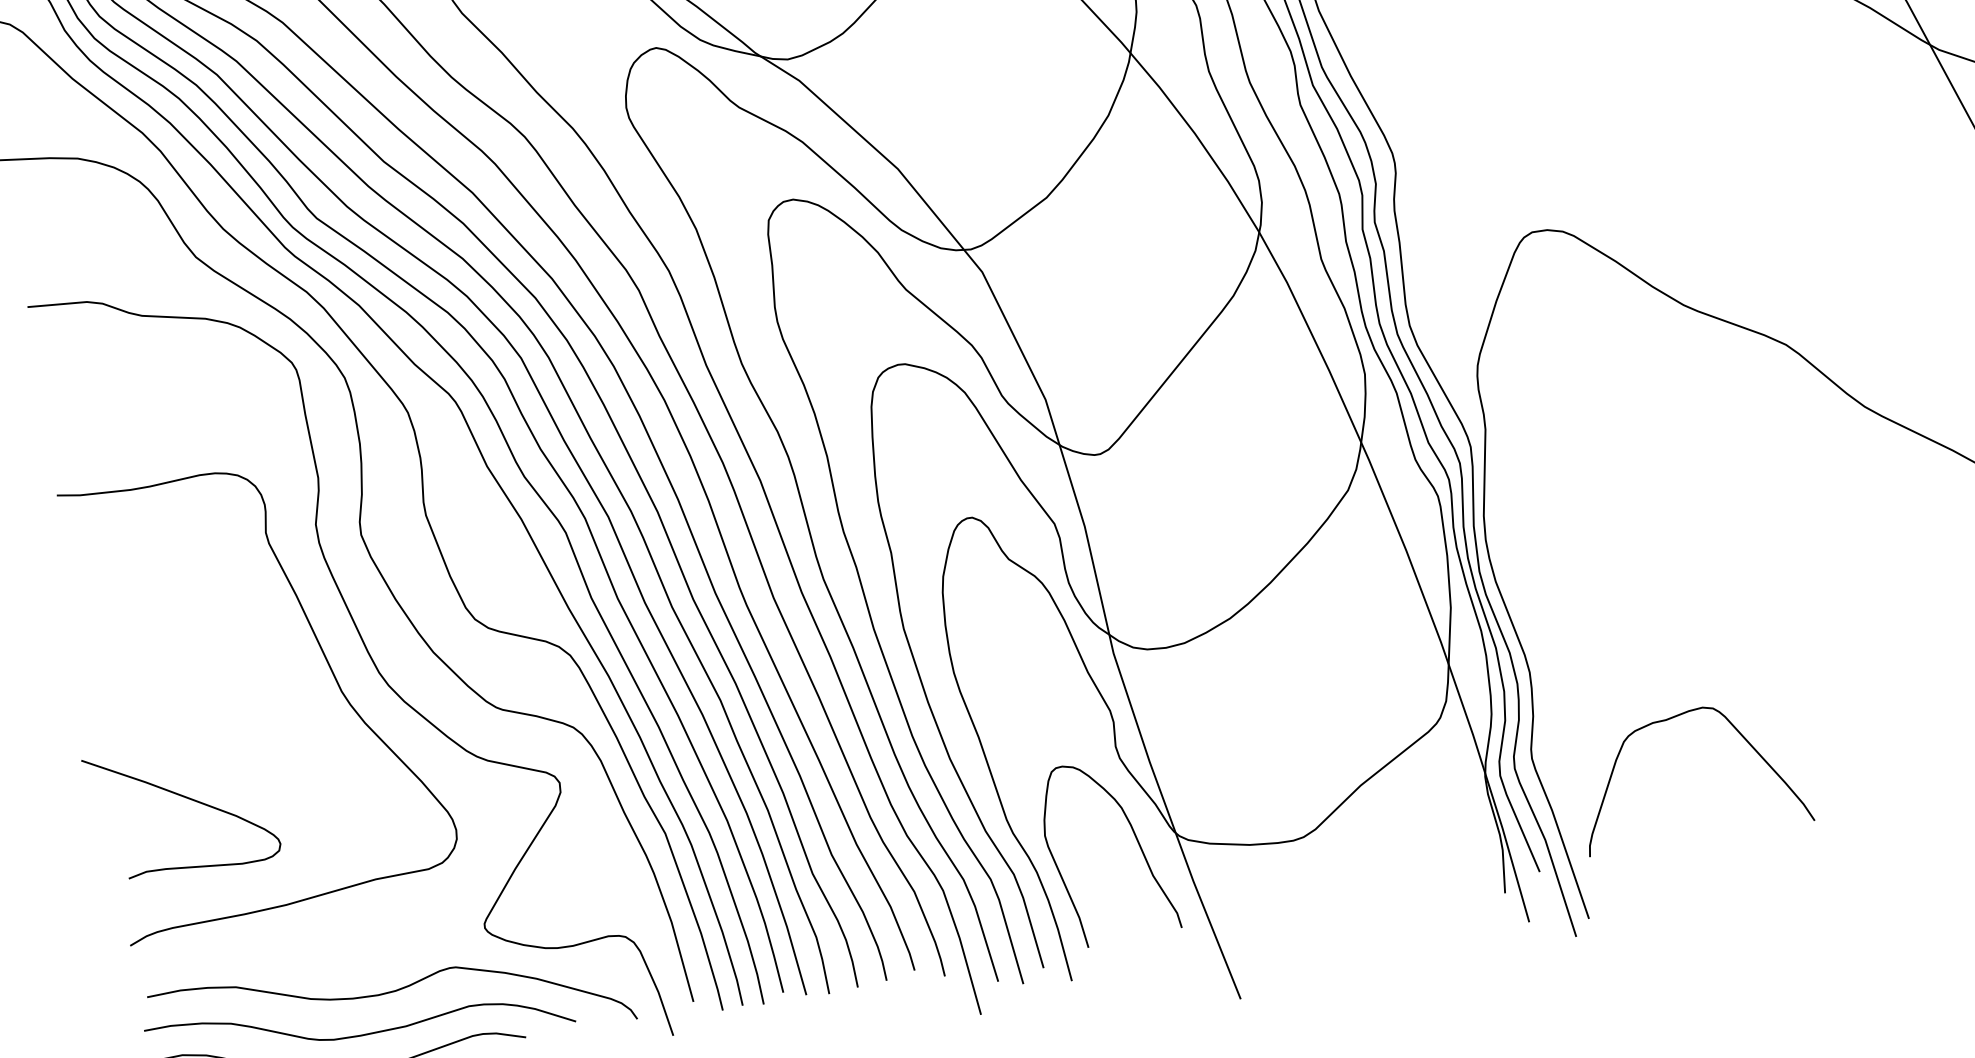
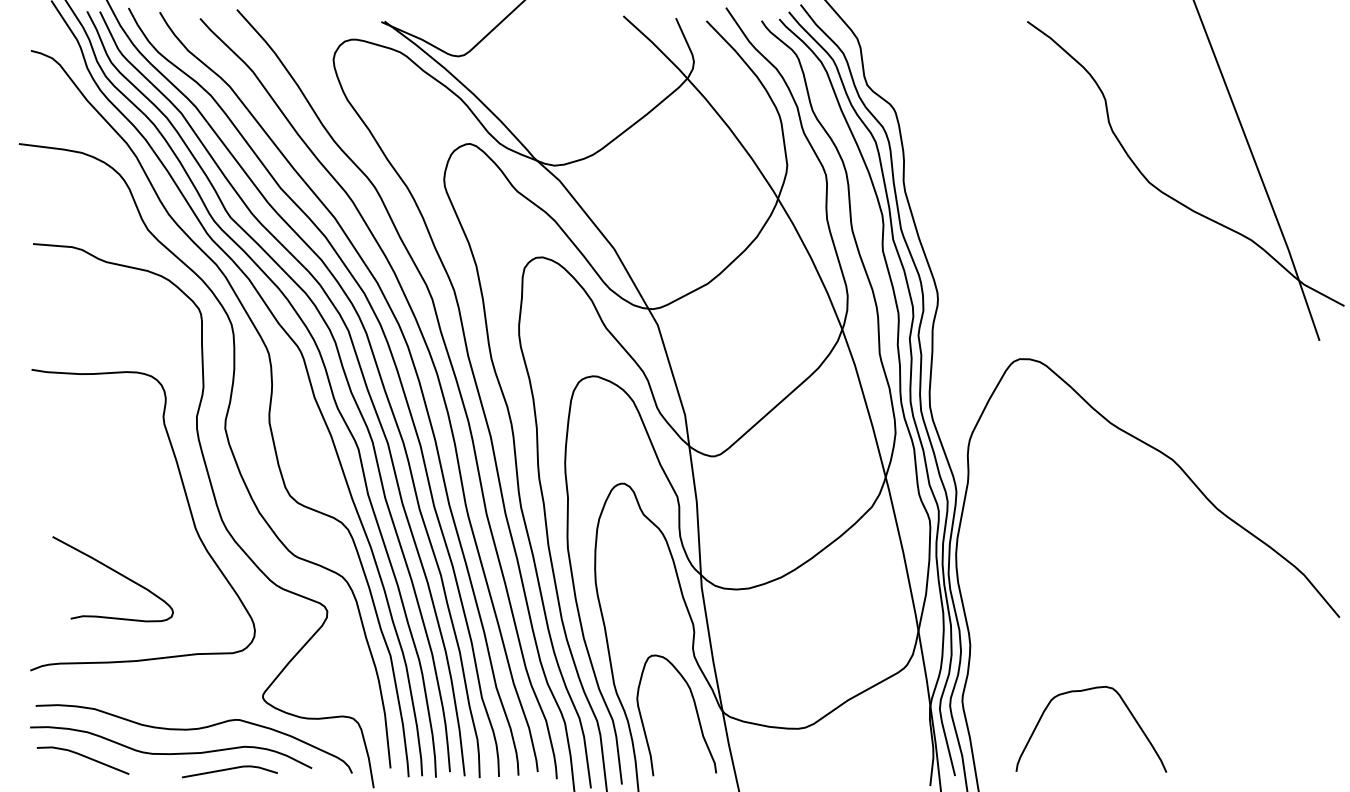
curve: (1671, 719) -> (1084, 691), moved
curve: (184, 798) -> (115, 572), moved

